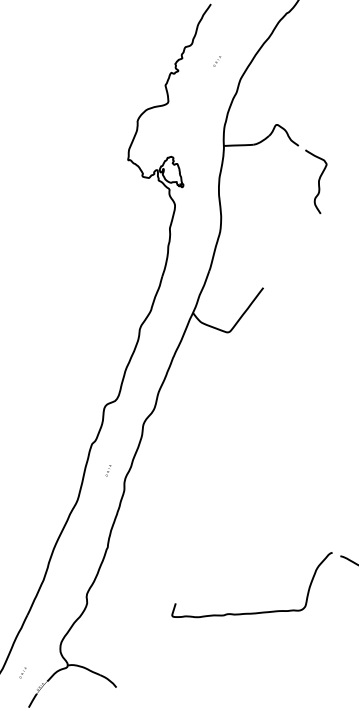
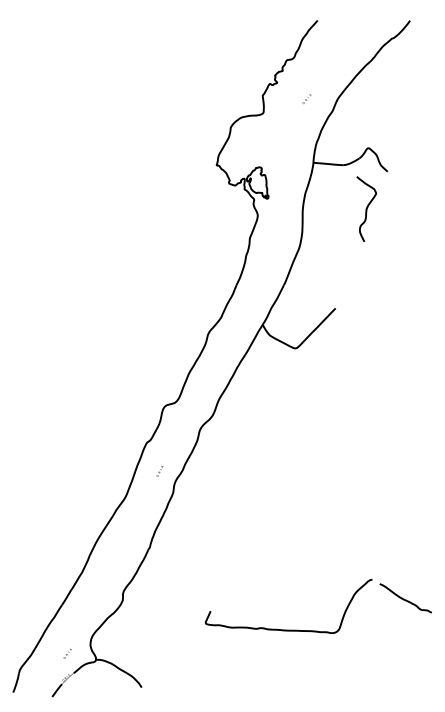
text: (216, 60) -> (306, 98), moved
curve: (318, 180) -> (366, 208), moved
text: (22, 672) -> (67, 653), moved

